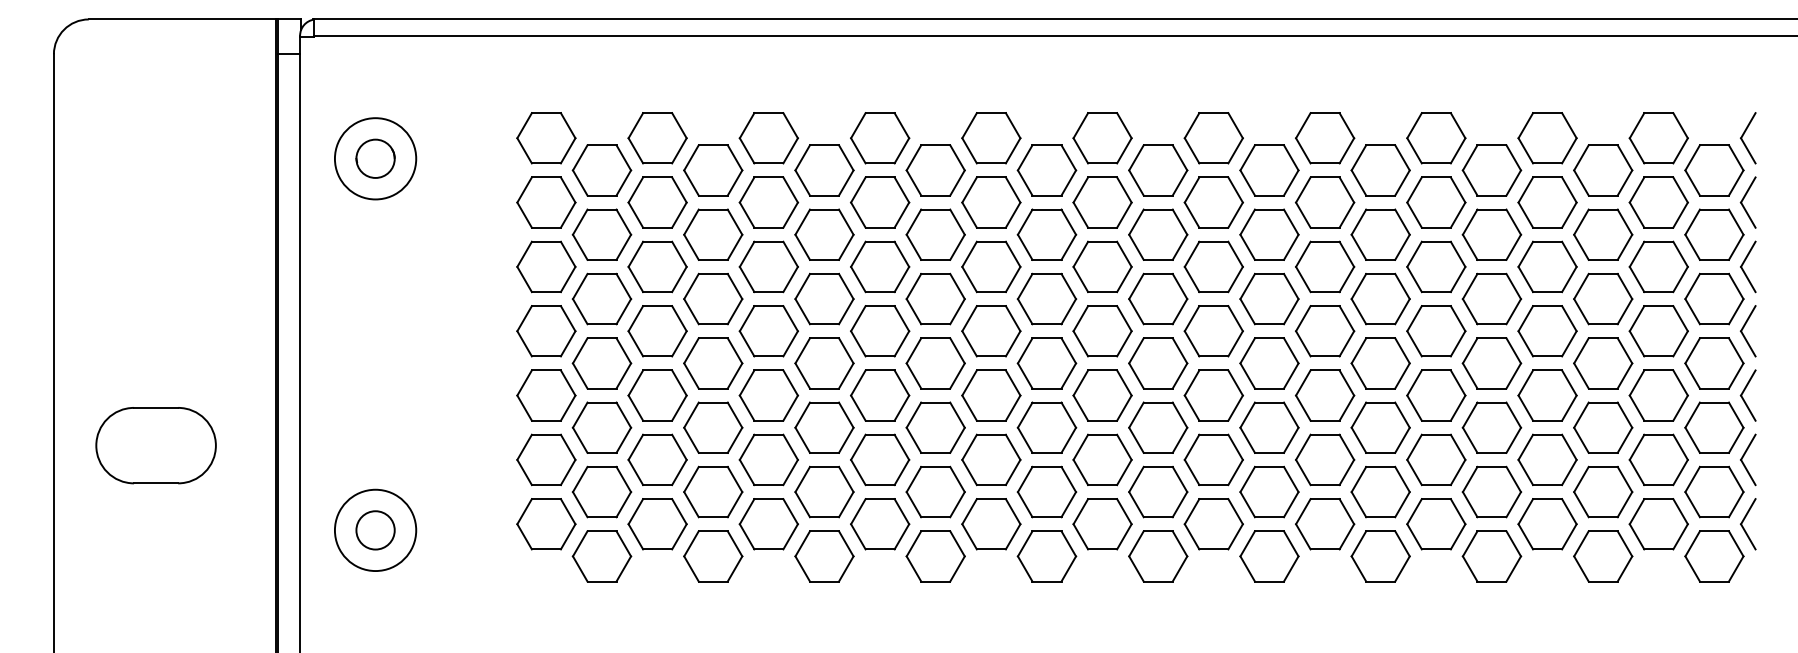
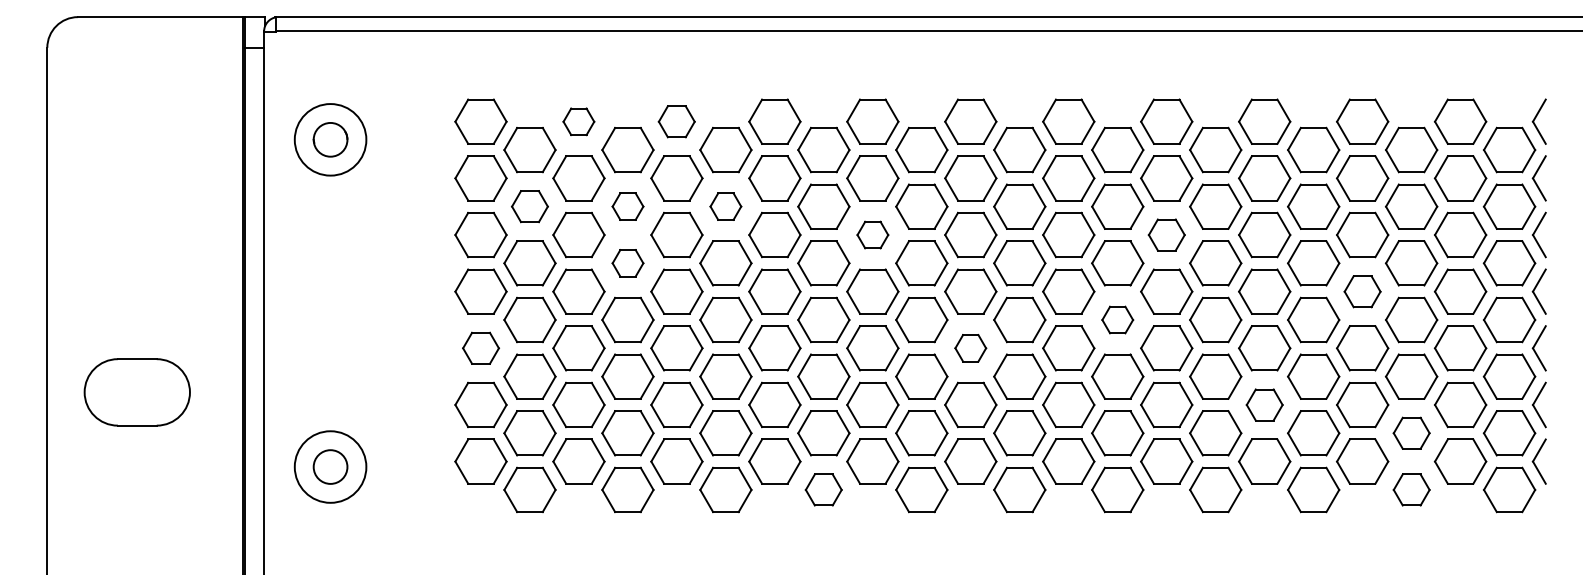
part: (657, 138) -> (578, 121), size x0.6
part: (768, 138) -> (676, 121), size x0.7
part: (601, 234) -> (529, 206), size x0.7
part: (713, 234) -> (628, 206), size x0.6
part: (824, 234) -> (725, 206), size x0.6
part: (991, 266) -> (872, 234), size x0.6
part: (1325, 266) -> (1167, 234), size x0.7
part: (713, 298) -> (628, 262), size x0.6
part: (1547, 331) -> (1362, 291), size x0.7
part: (1269, 363) -> (1117, 320), size x0.6
part: (546, 395) -> (481, 348), size x0.7
part: (1102, 395) -> (970, 348), size x0.6
part: (1436, 459) -> (1264, 404), size x0.7
part: (1603, 491) -> (1411, 432), size x0.7
part: (935, 556) -> (823, 490), size x0.7
part: (1603, 556) -> (1411, 490), size x0.7

